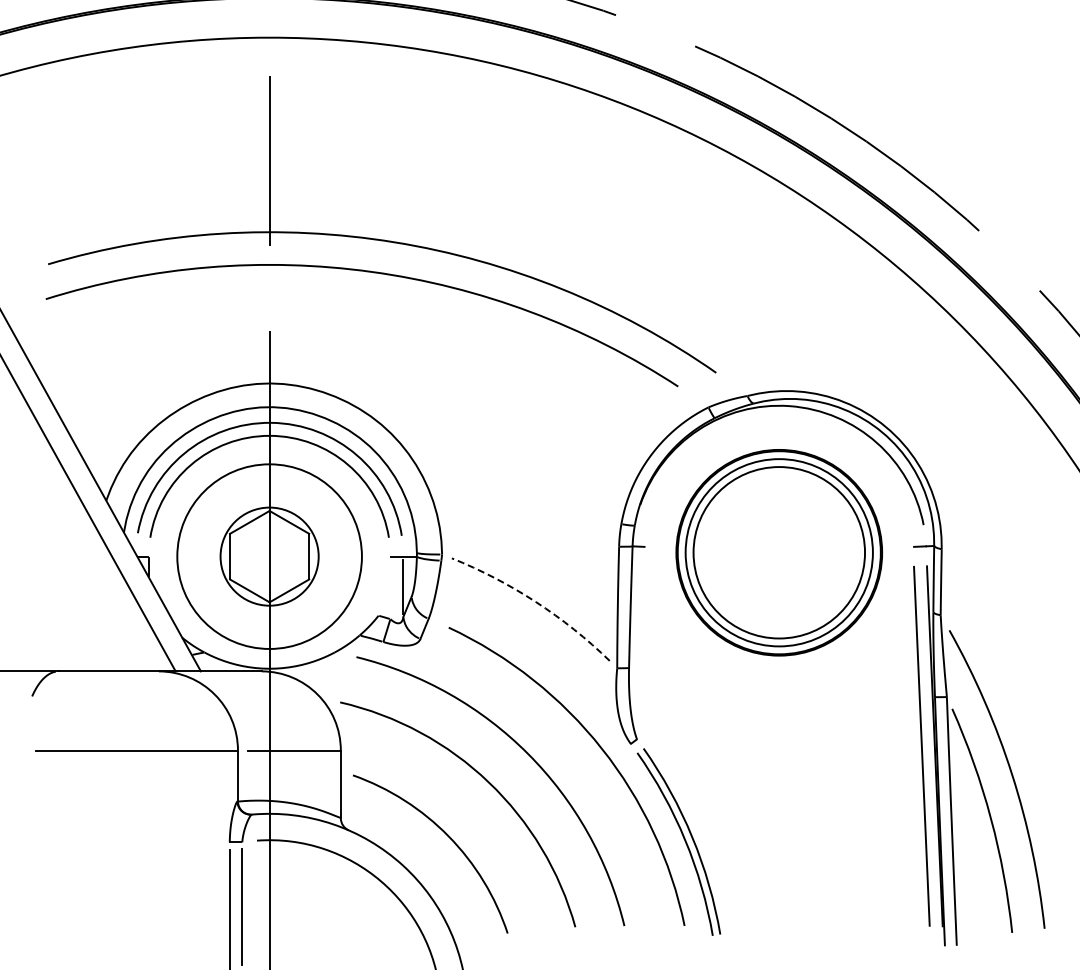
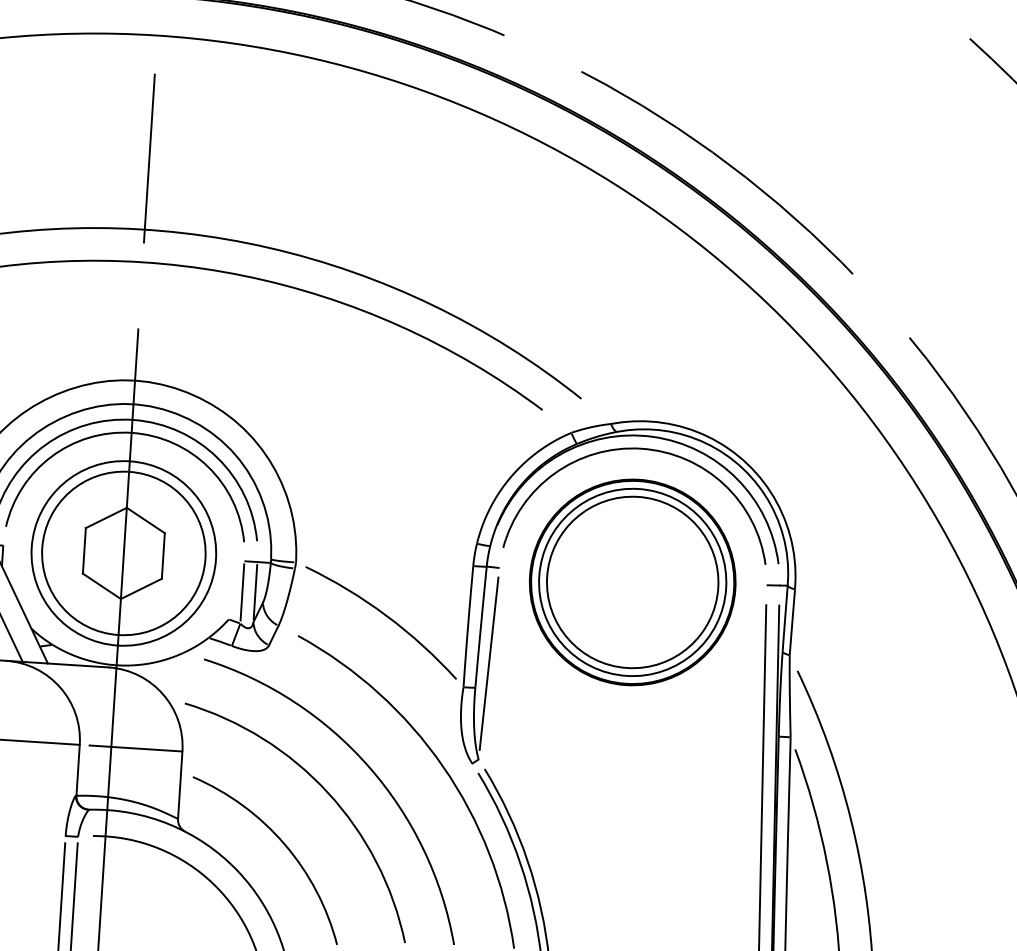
arc: (769, 420) -> (631, 449), added
circle: (269, 556) -> (123, 553), size x1.67
line: (390, 587) -> (242, 592), added
arc: (535, 601) -> (386, 615), dashed -> solid
line: (640, 642) -> (488, 663), added

